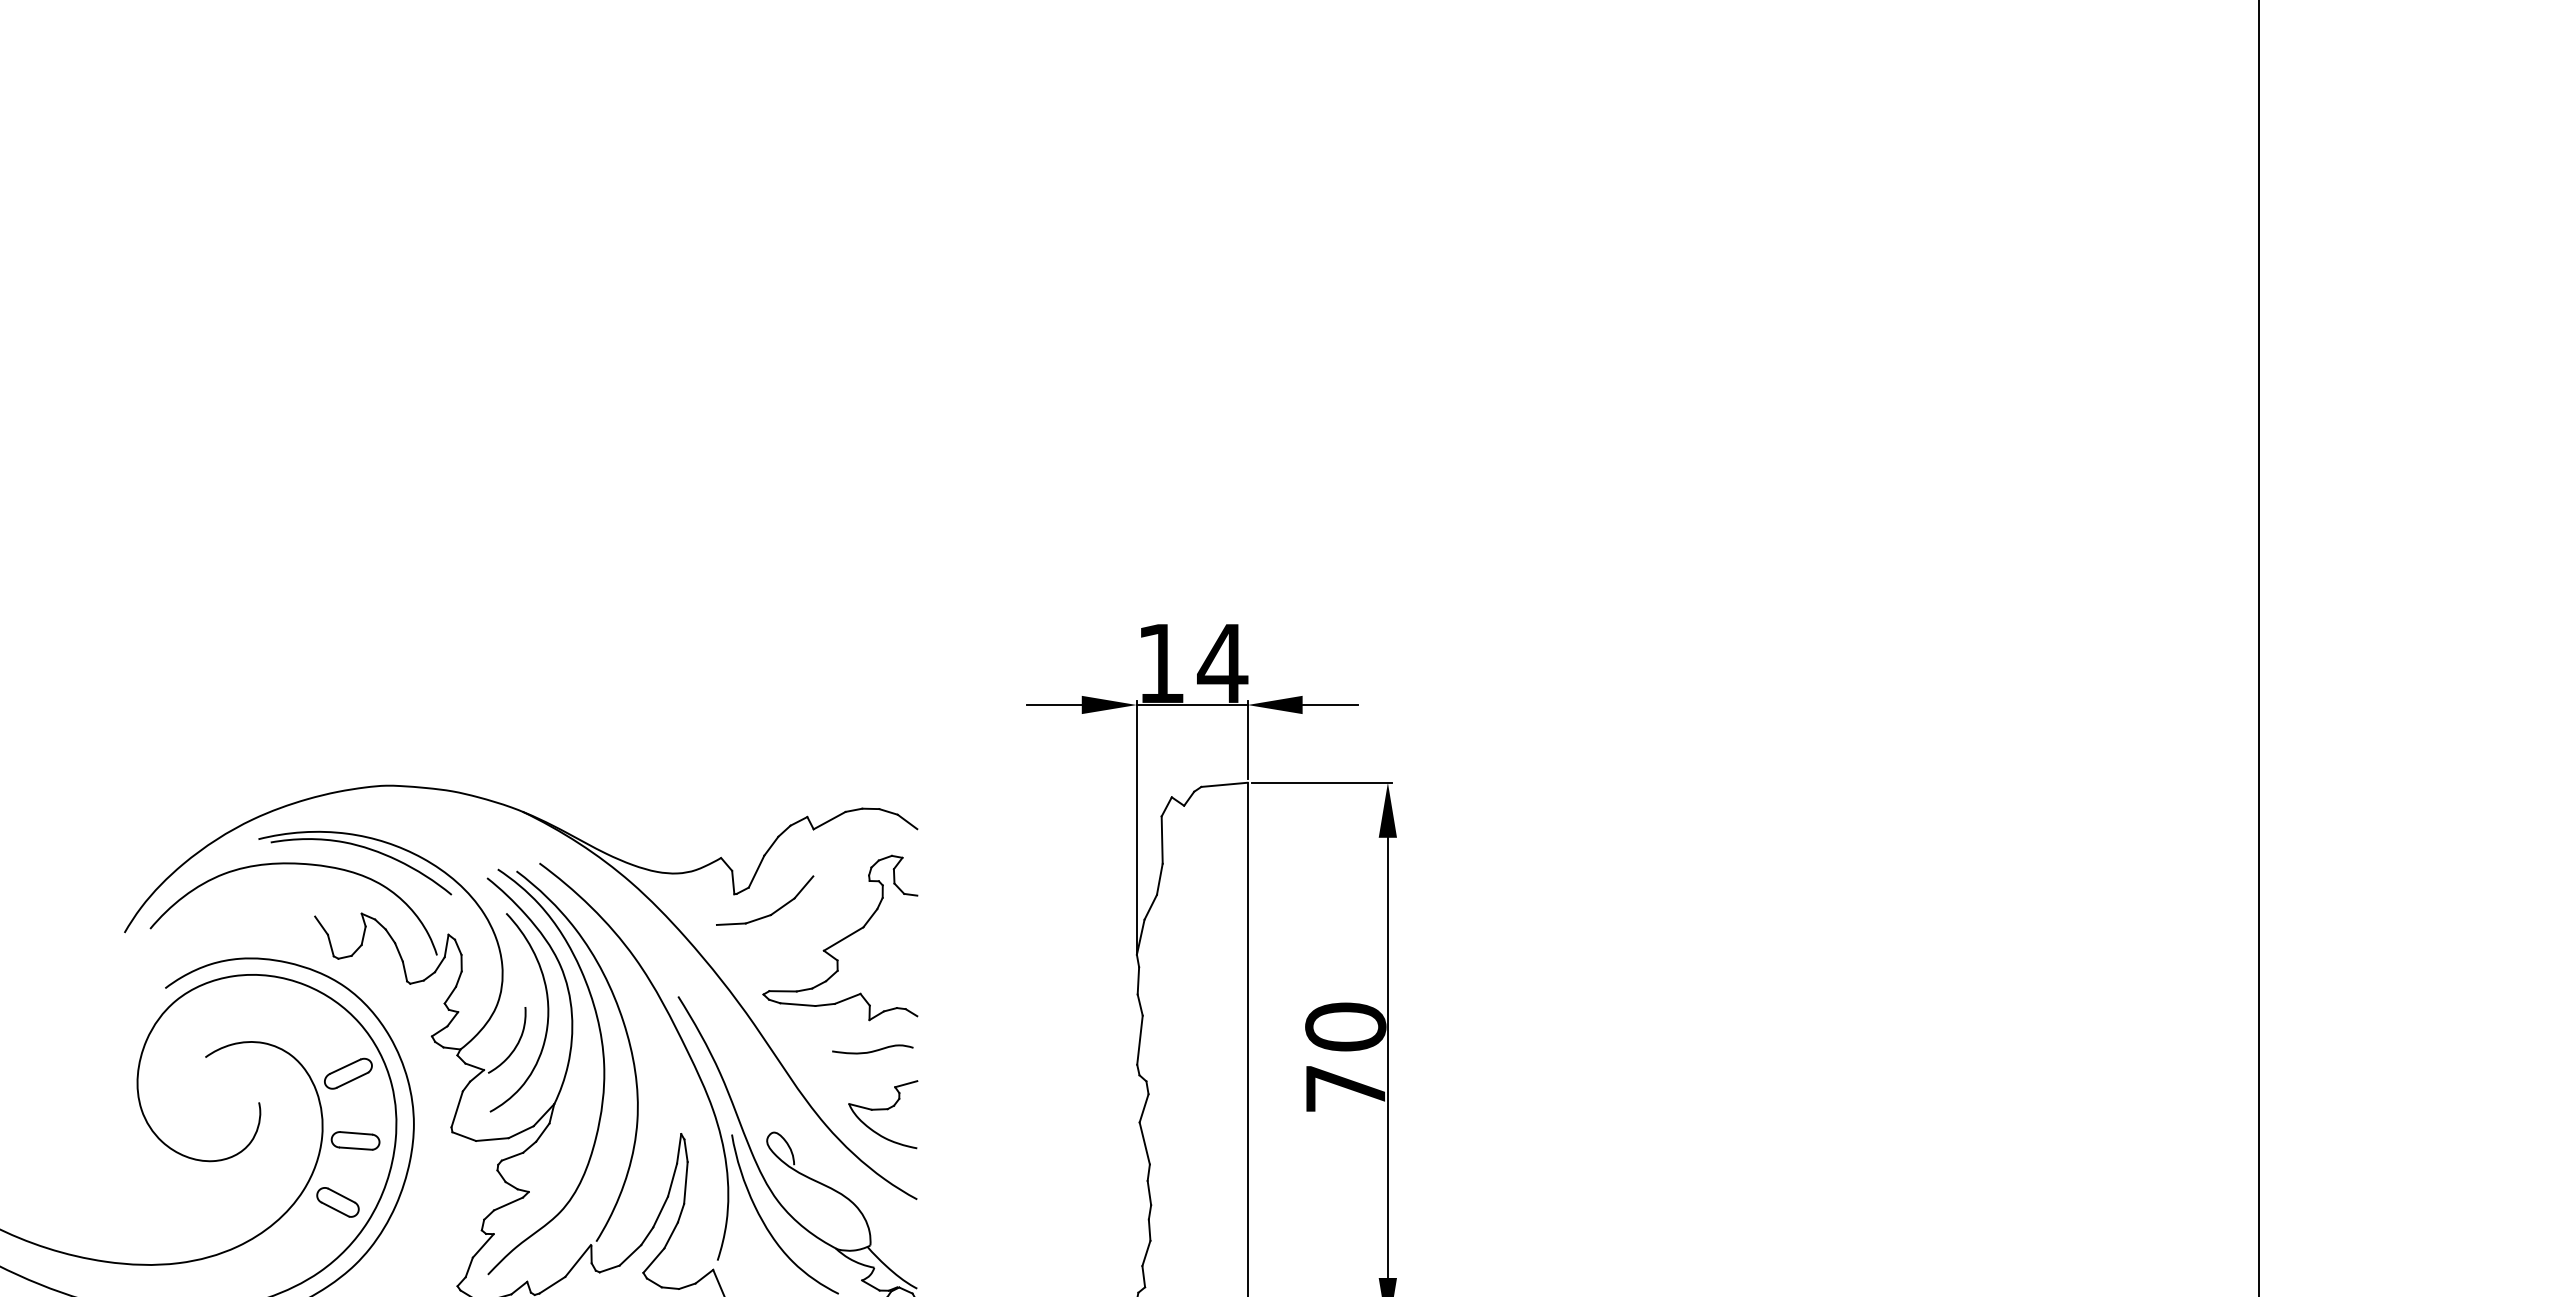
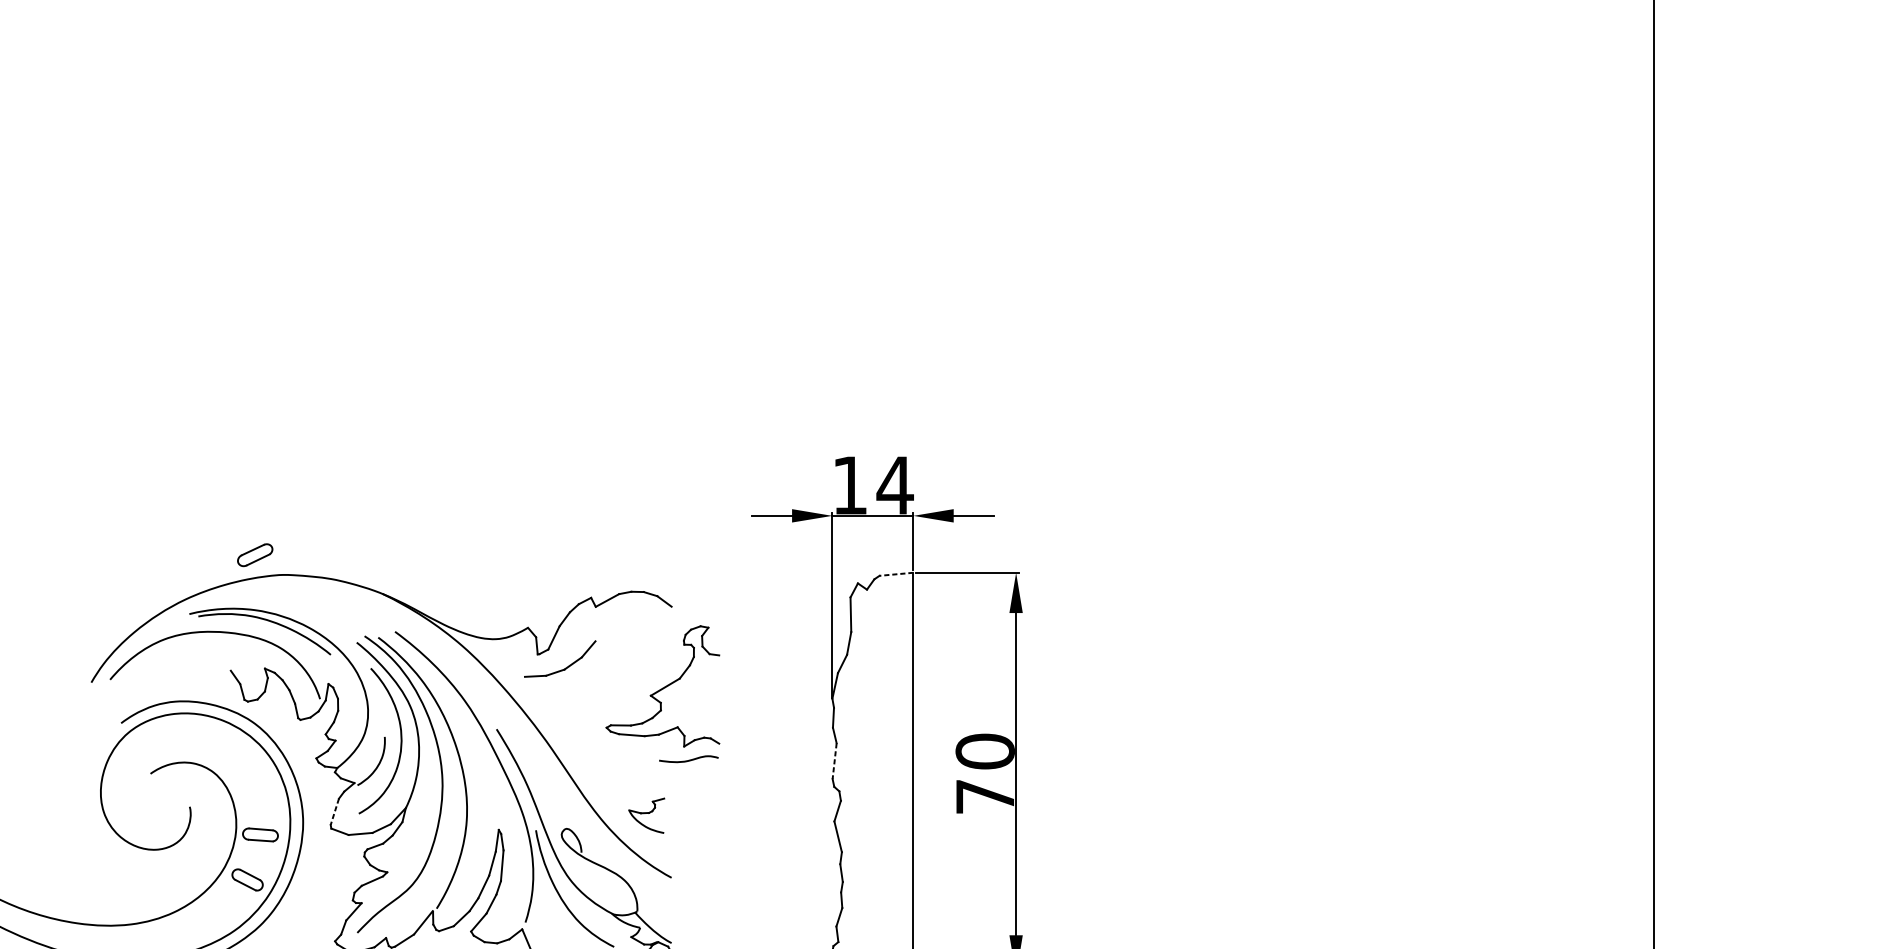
line: (1223, 784) -> (895, 574), solid -> dashed
part: (840, 937) -> (663, 686), moved
line: (1139, 1040) -> (834, 761), solid -> dashed
curve: (872, 1050) -> (688, 759), moved
part: (348, 1073) -> (255, 555), moved
line: (457, 1109) -> (335, 811), solid -> dashed
part: (883, 1114) -> (646, 815), size x0.7

